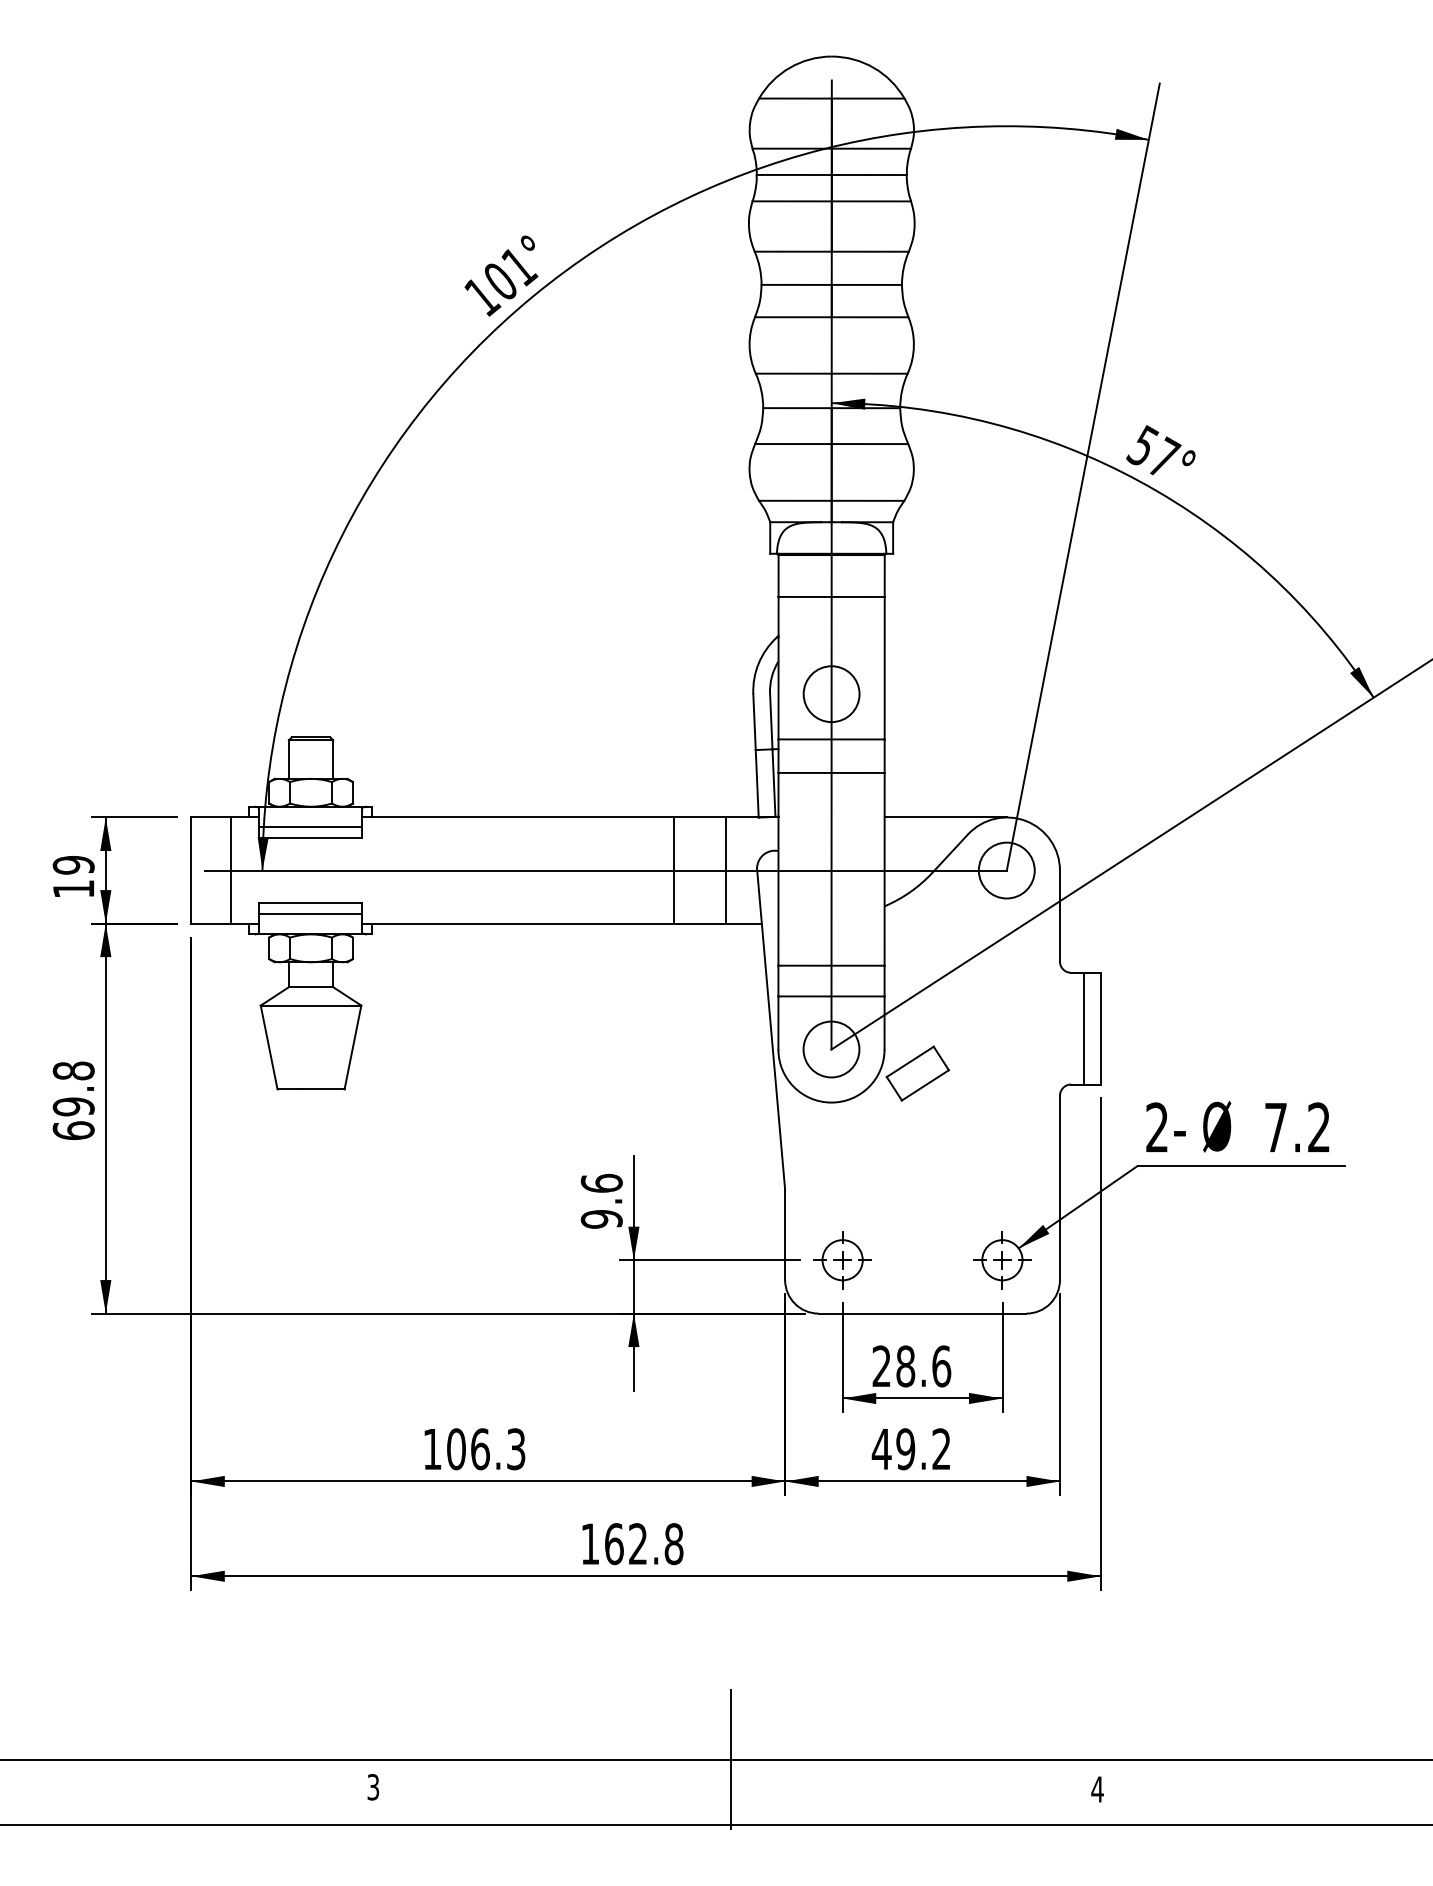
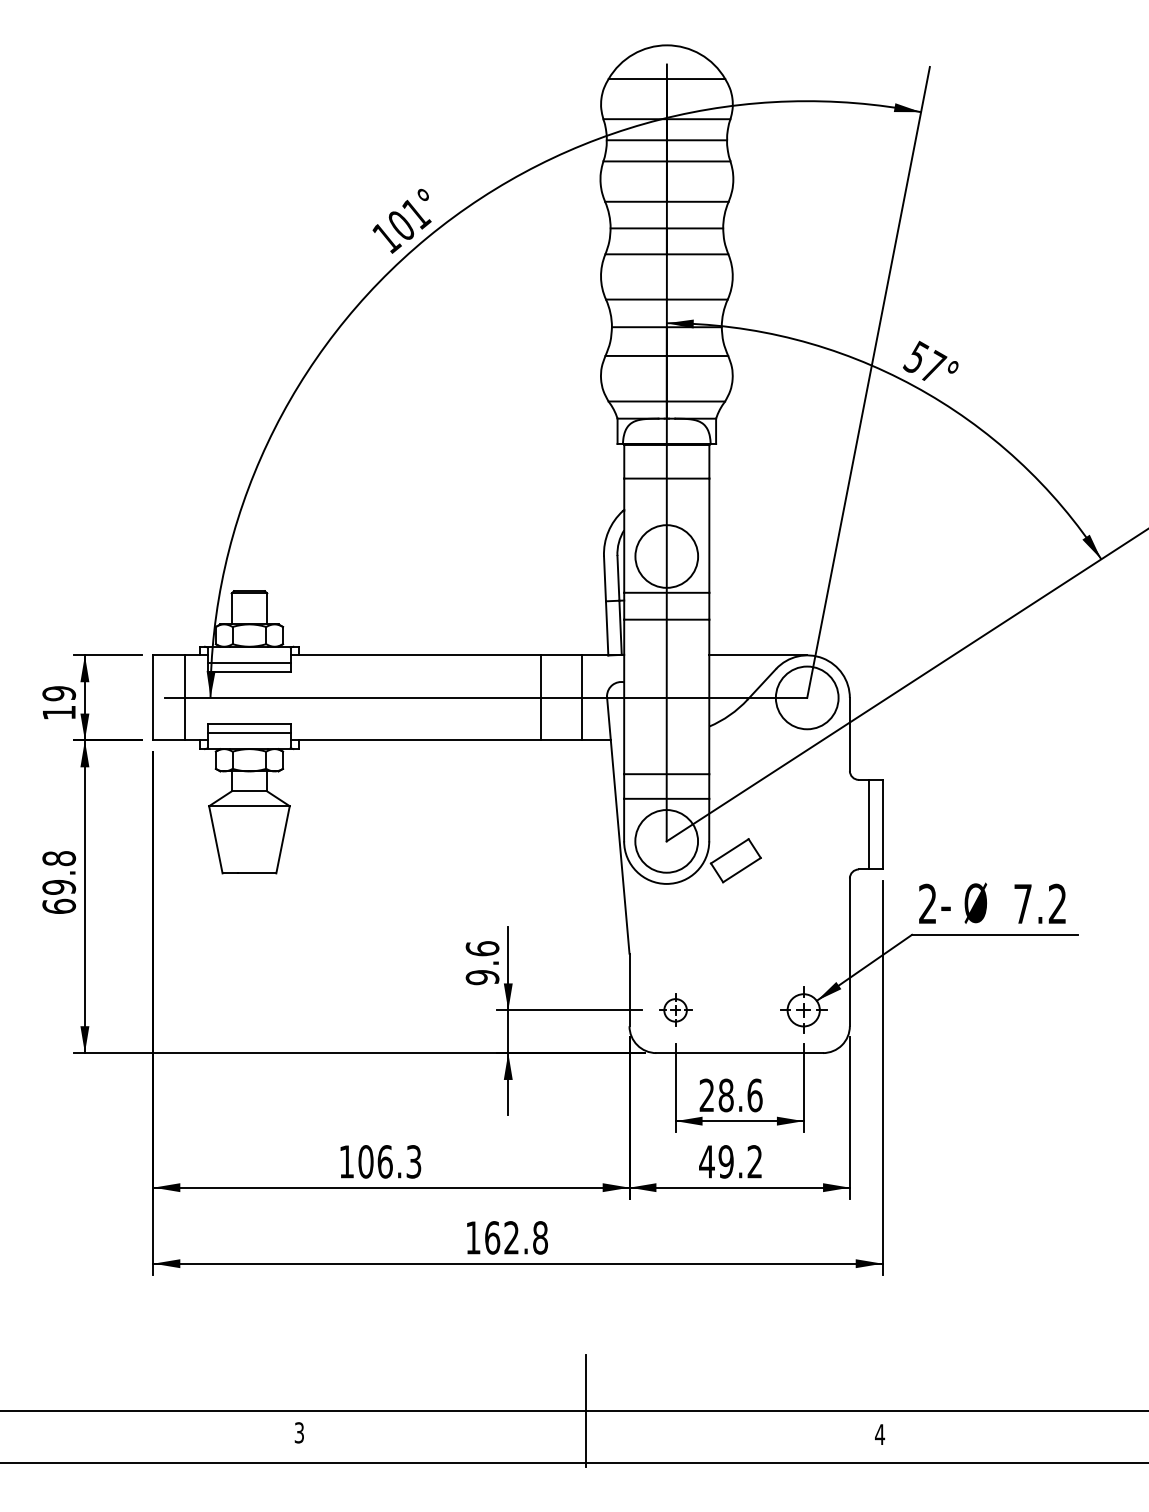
circle: (831, 694) -> (666, 556), size x1.4
circle: (1006, 870) -> (806, 697), size x1.4
circle: (831, 1049) -> (666, 841), size x1.4
part: (842, 1260) -> (675, 1010), size x0.7

